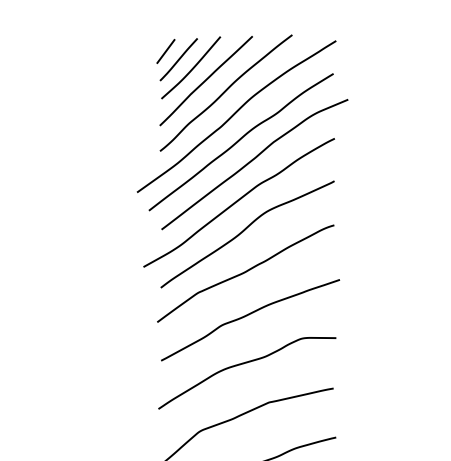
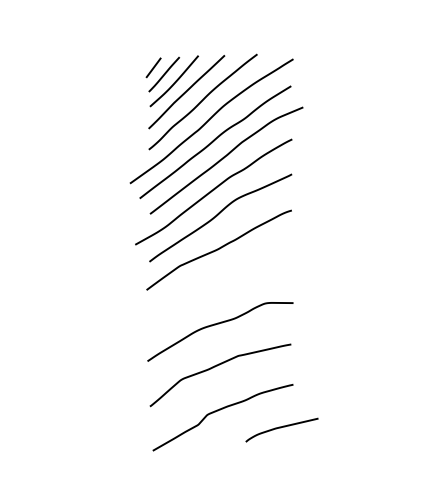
curve: (247, 316) -> (220, 285), removed

